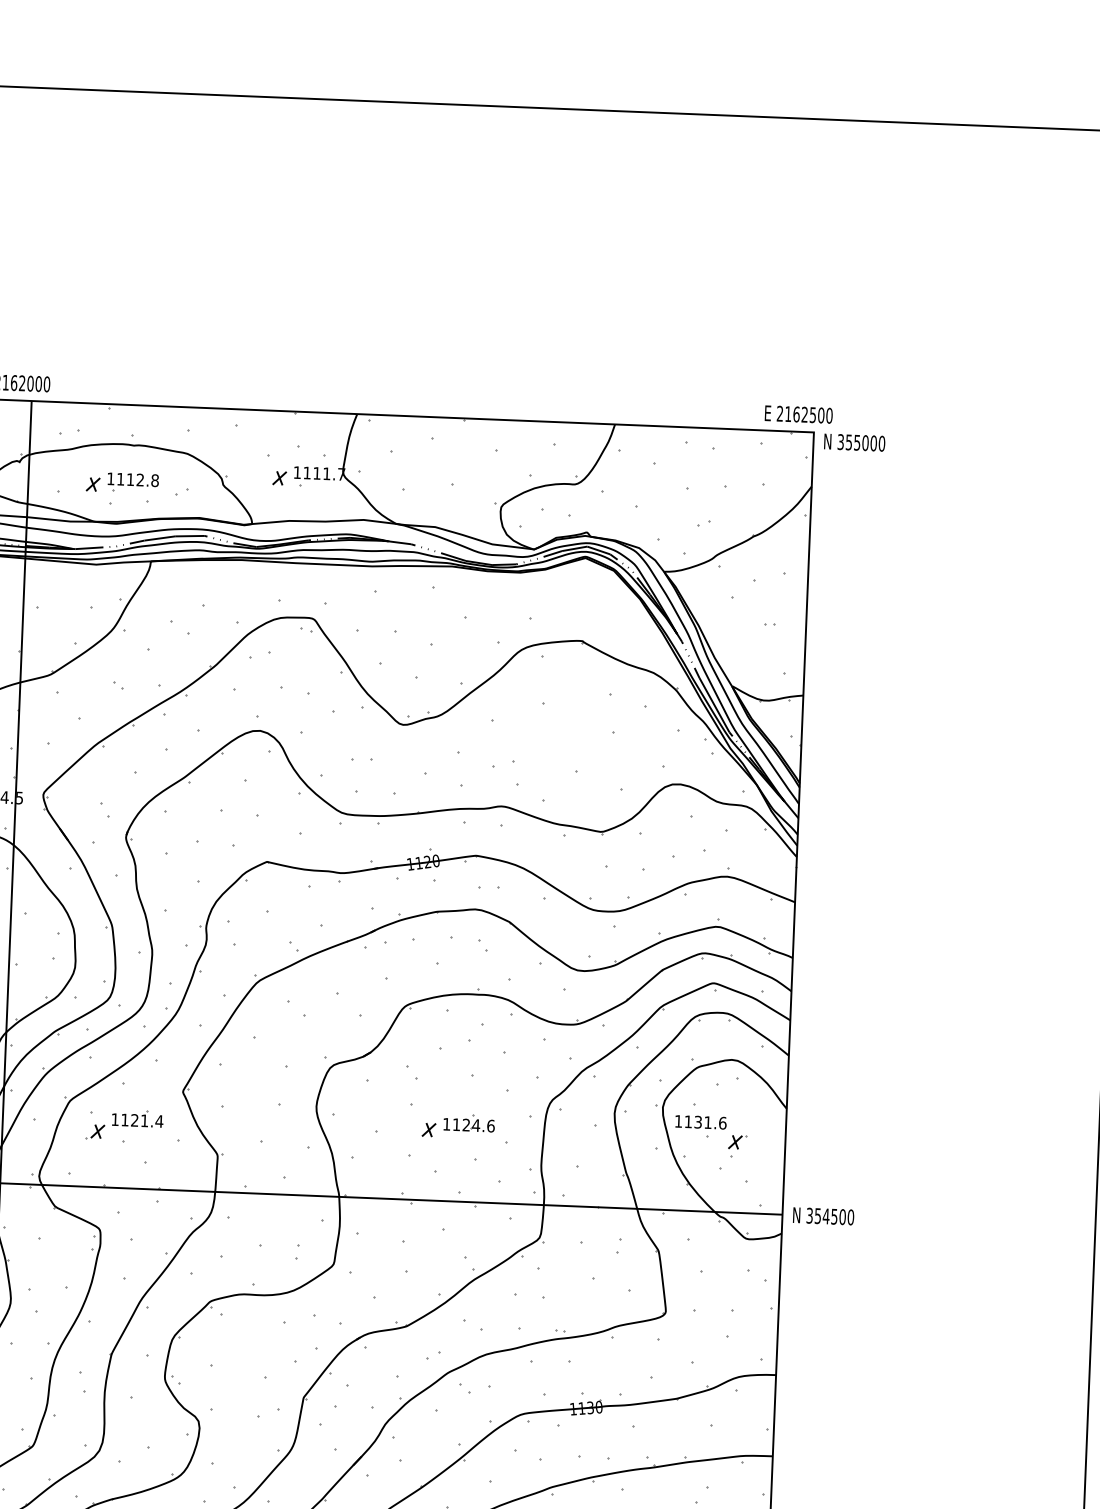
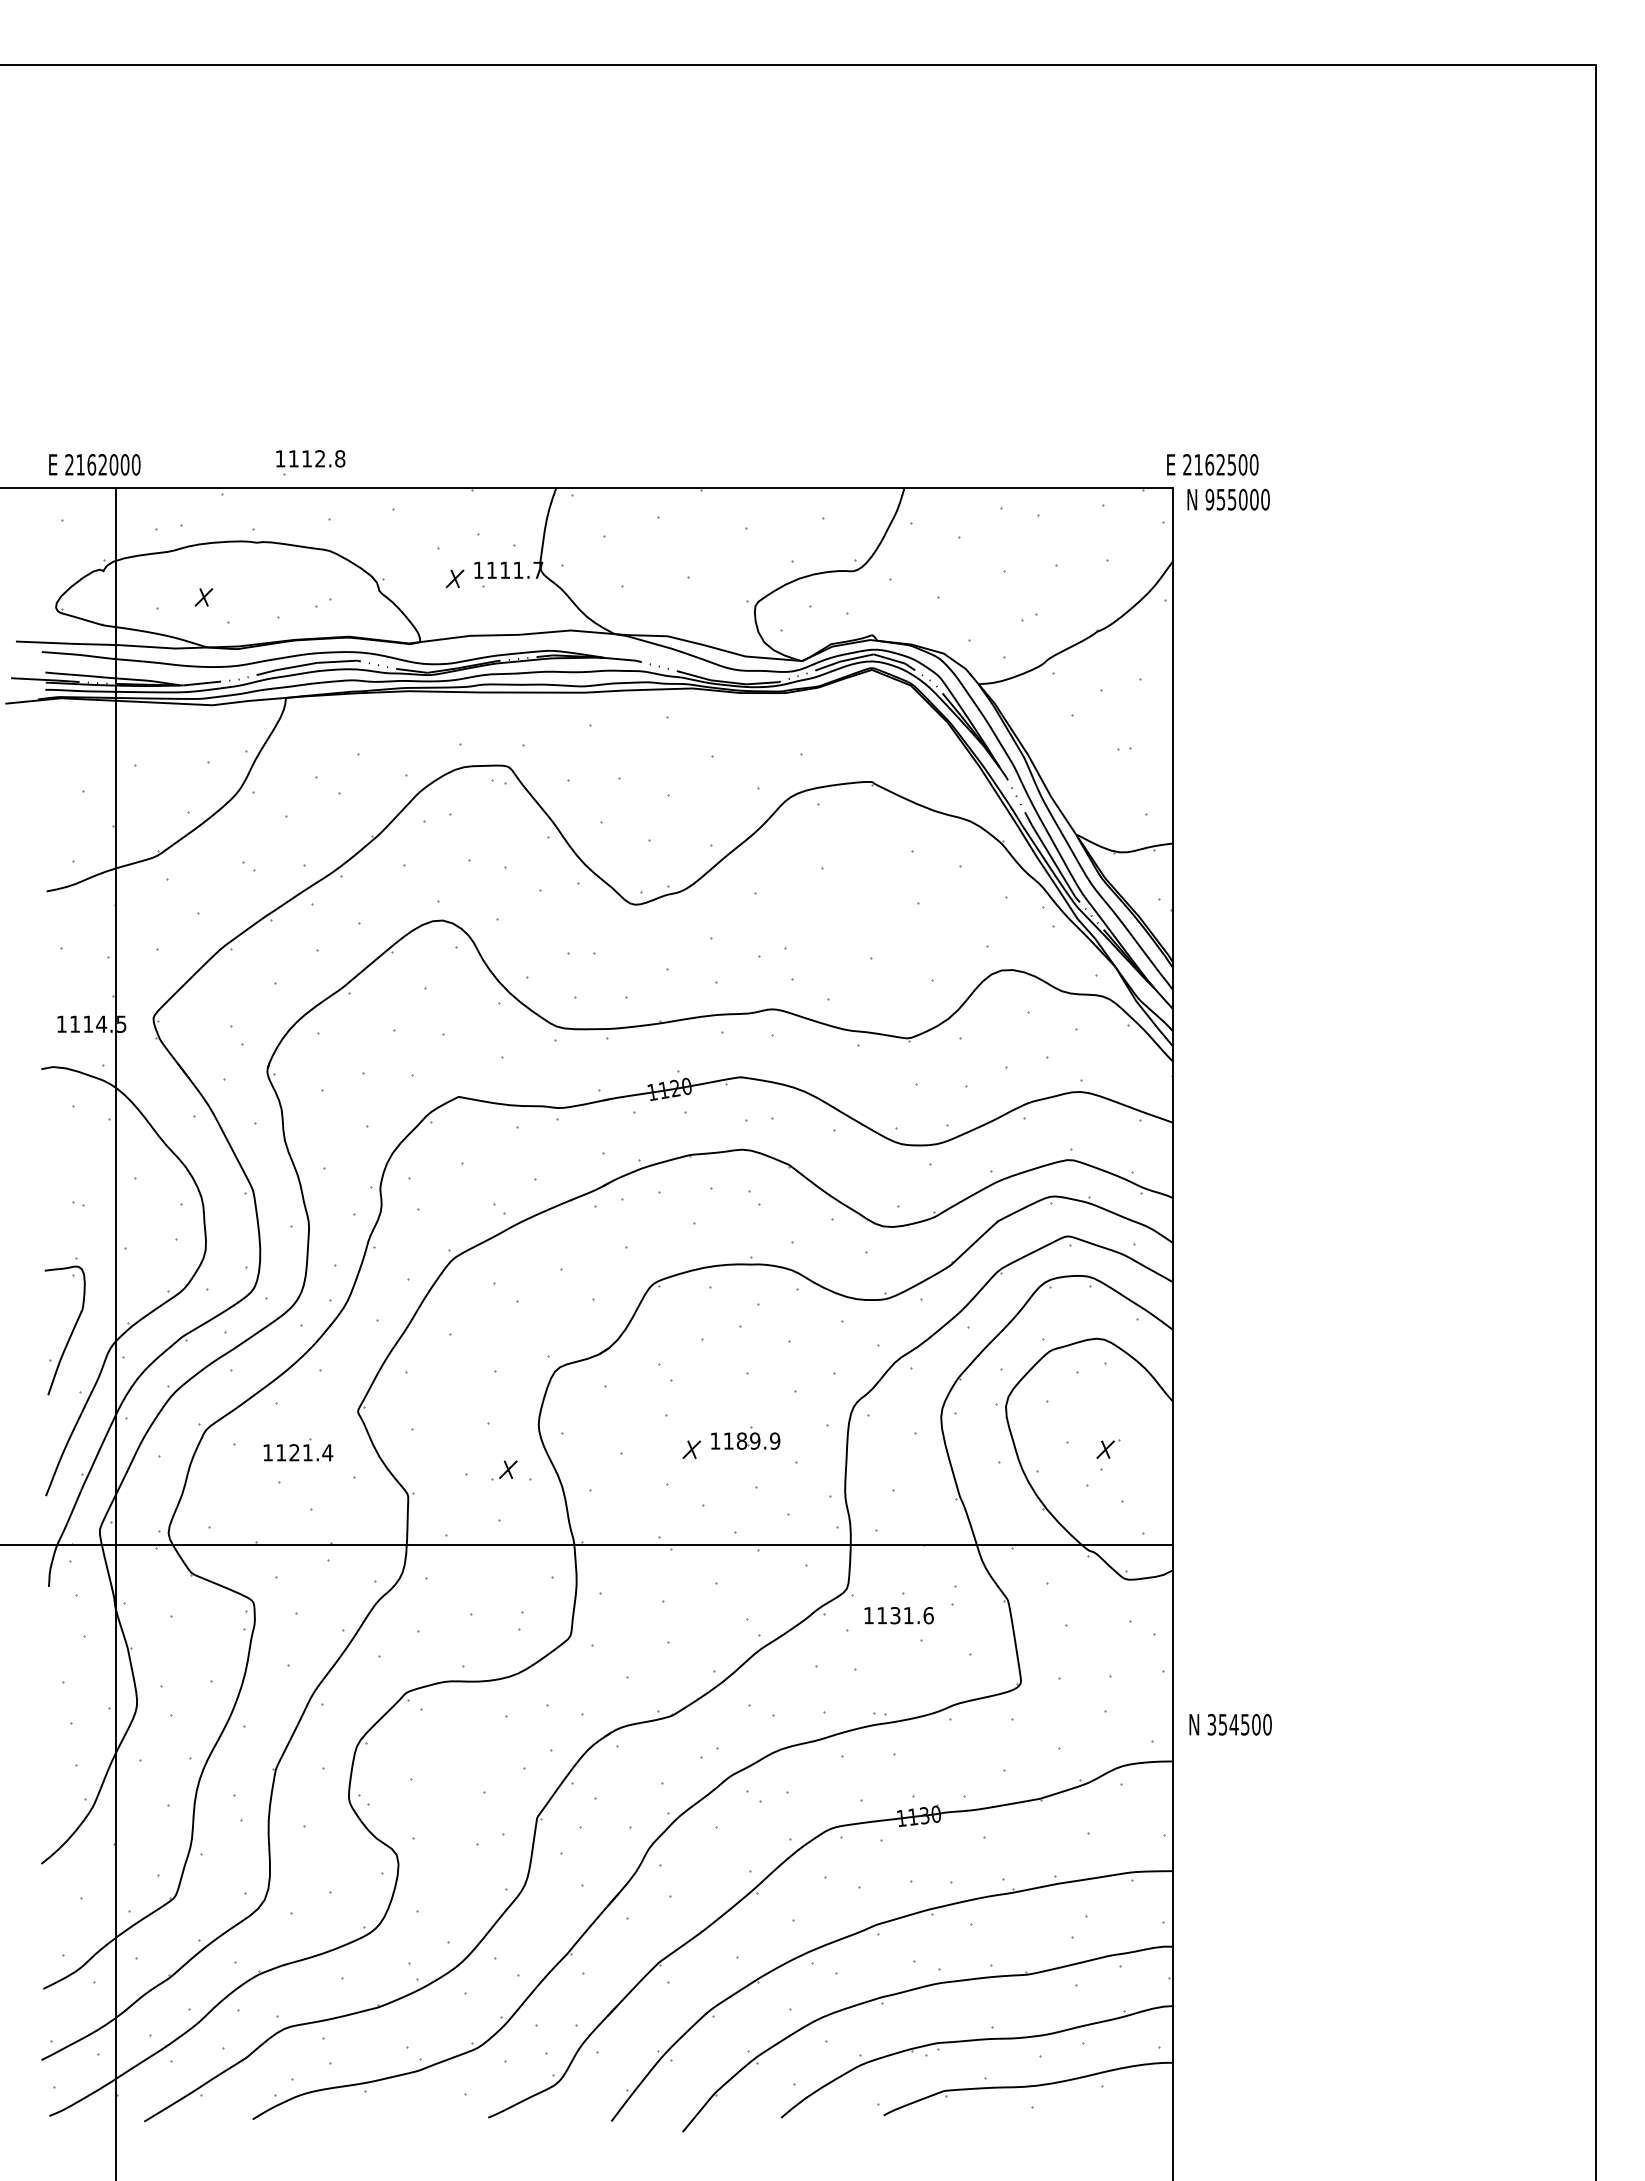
text: (798, 414) -> (1212, 464), moved
text: (840, 441) -> (1209, 499), 355000 -> 955000
part: (133, 482) -> (310, 462), moved
text: (700, 1122) -> (898, 1615), moved
text: (478, 1125) -> (758, 1440), 1124.6 -> 1189.9
part: (95, 1132) -> (504, 1470), moved
text: (823, 1216) -> (1230, 1724), moved

